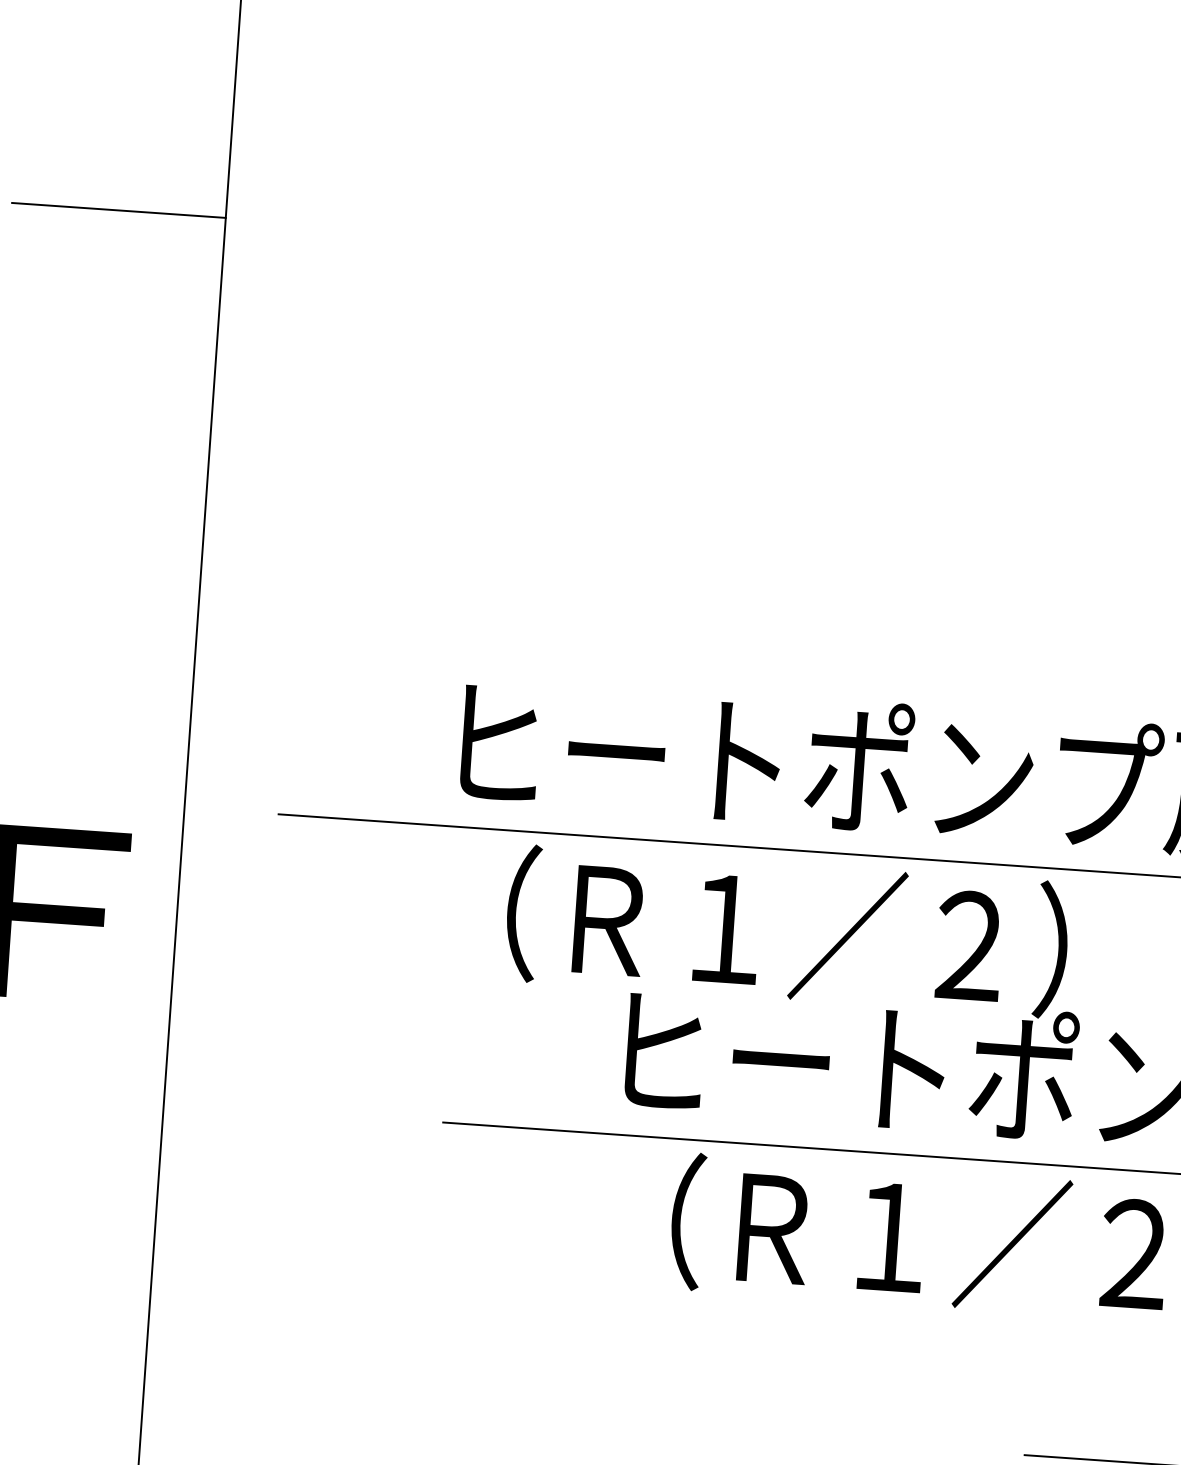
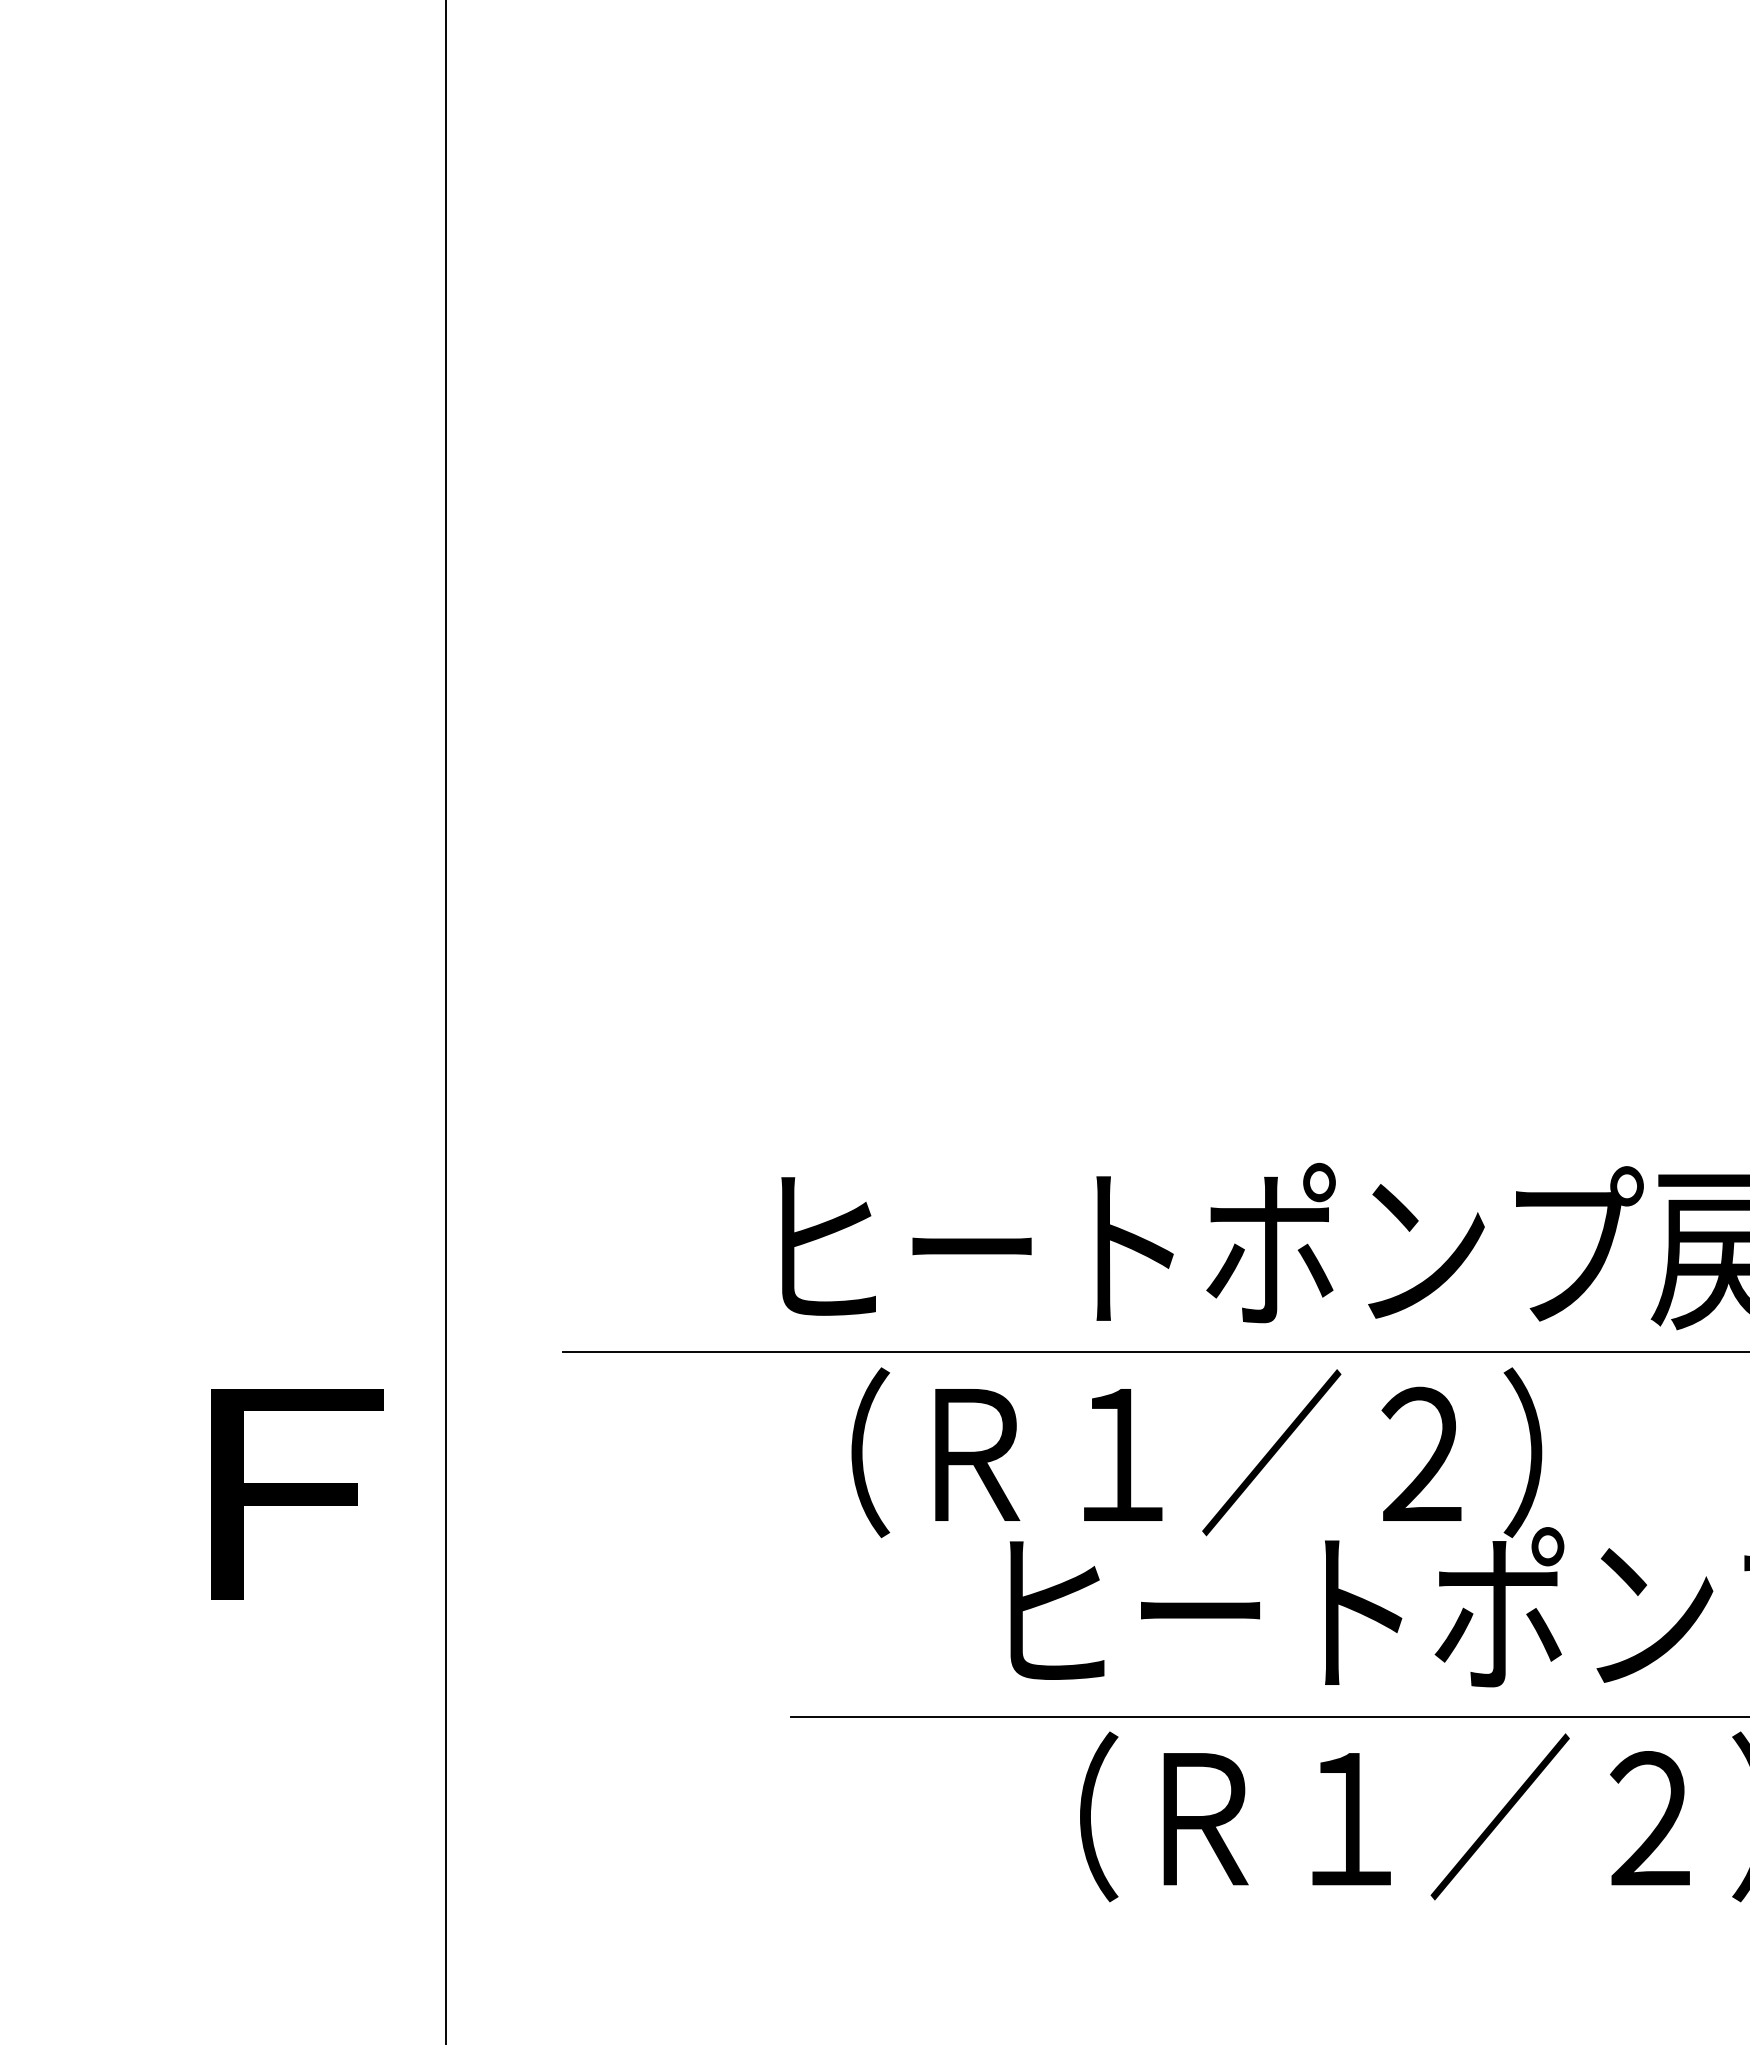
line: (118, 210) -> (314, 624), removed

